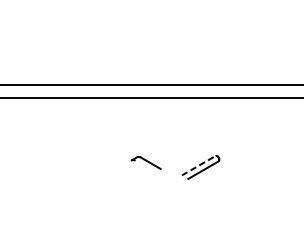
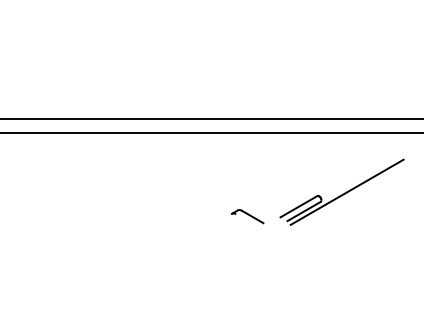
line: (242, 151) -> (346, 191), added
part: (146, 162) -> (247, 216), moved
line: (199, 165) -> (299, 206), dashed -> solid

